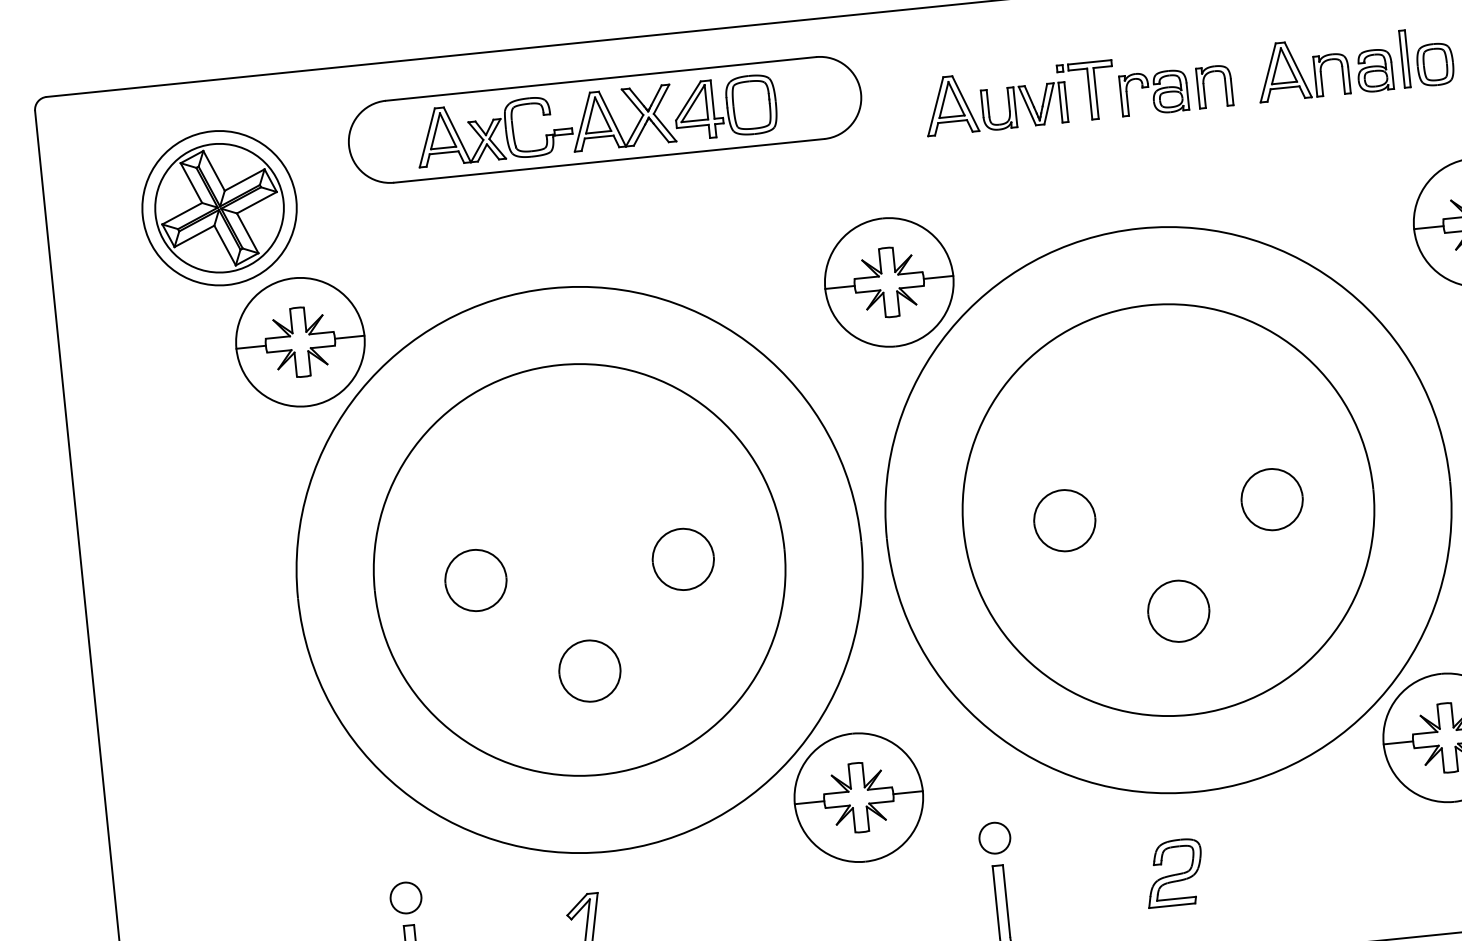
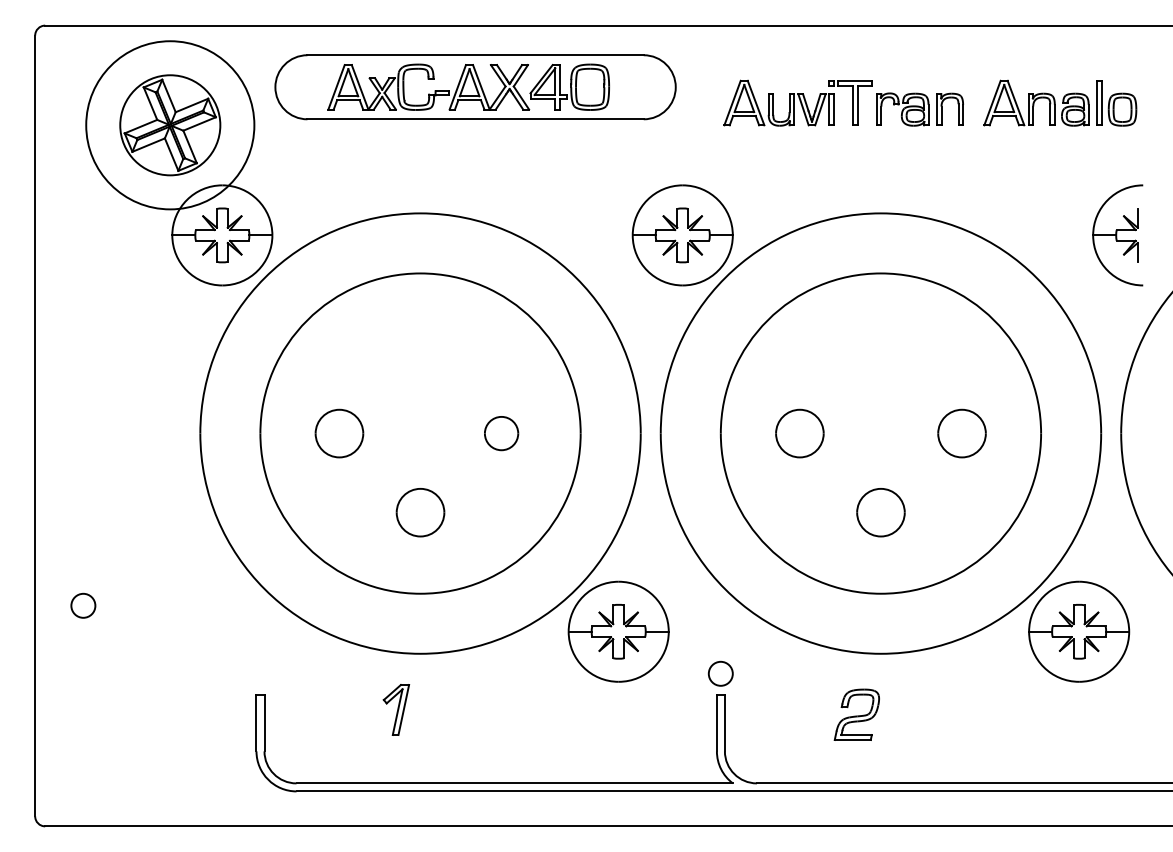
circle: (219, 208) -> (170, 125), size x1.4
part: (683, 559) -> (501, 433), size x0.7
circle: (406, 897) -> (83, 605), moved

